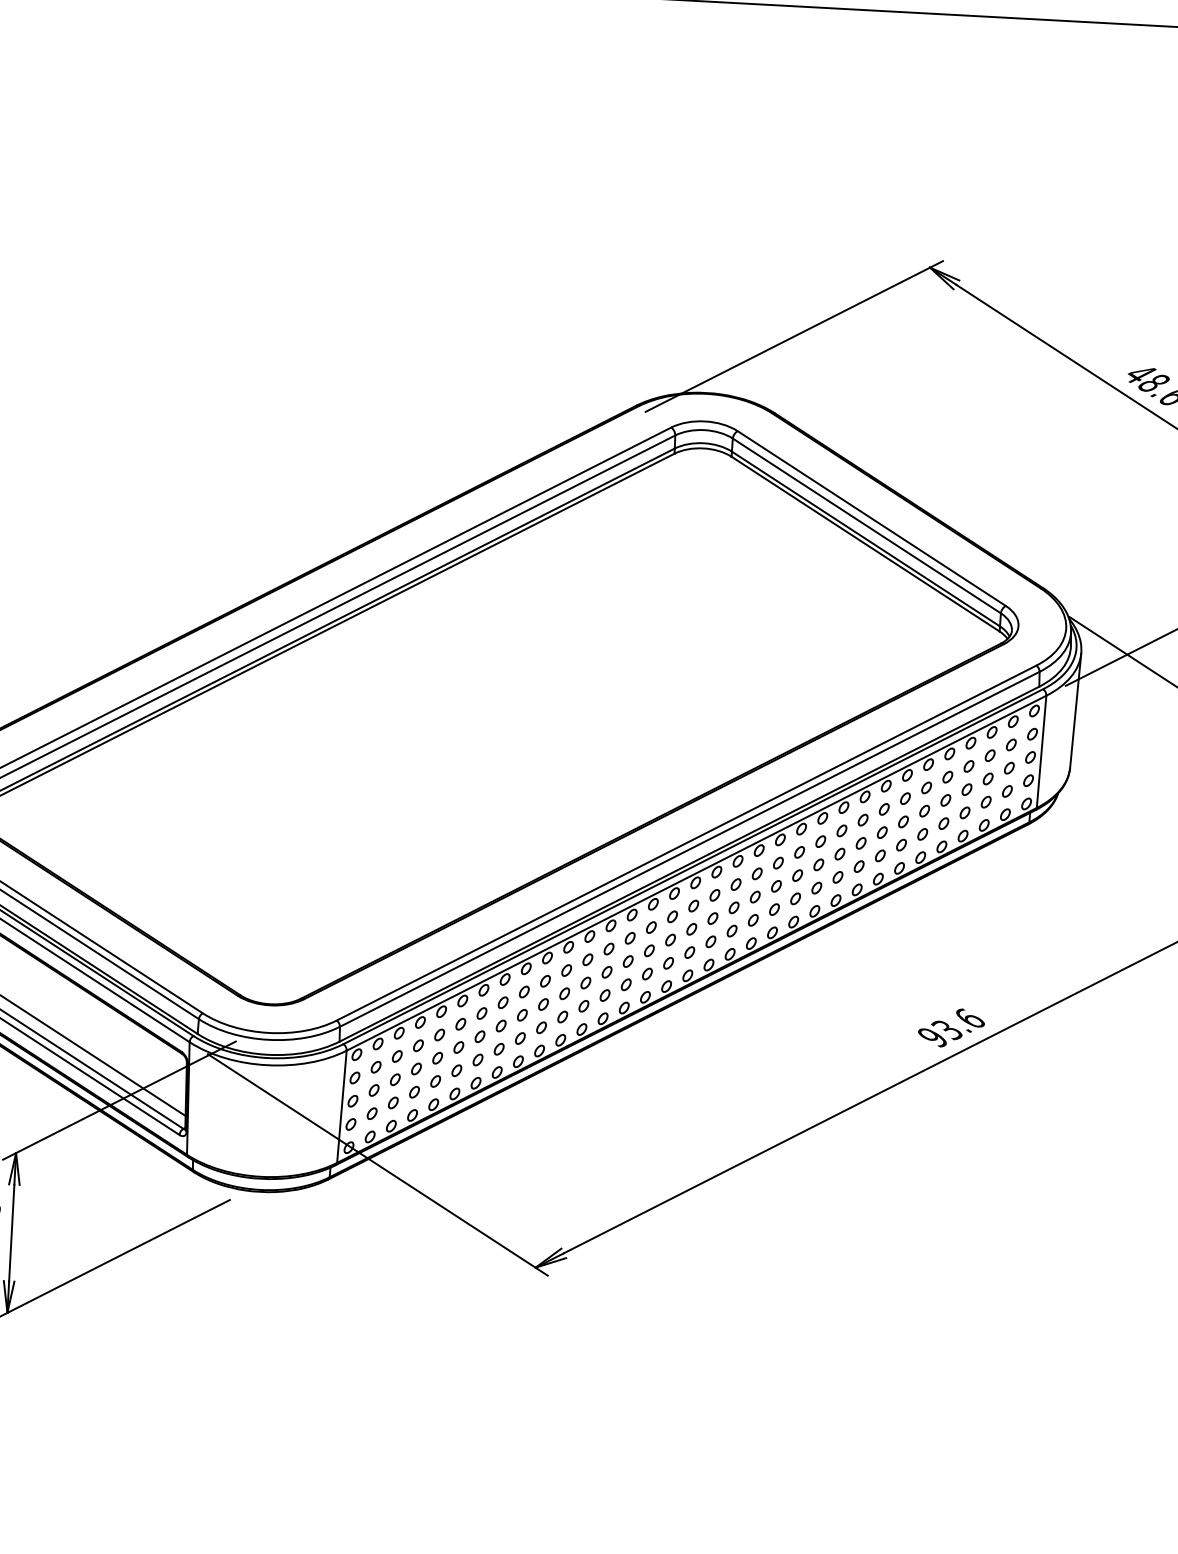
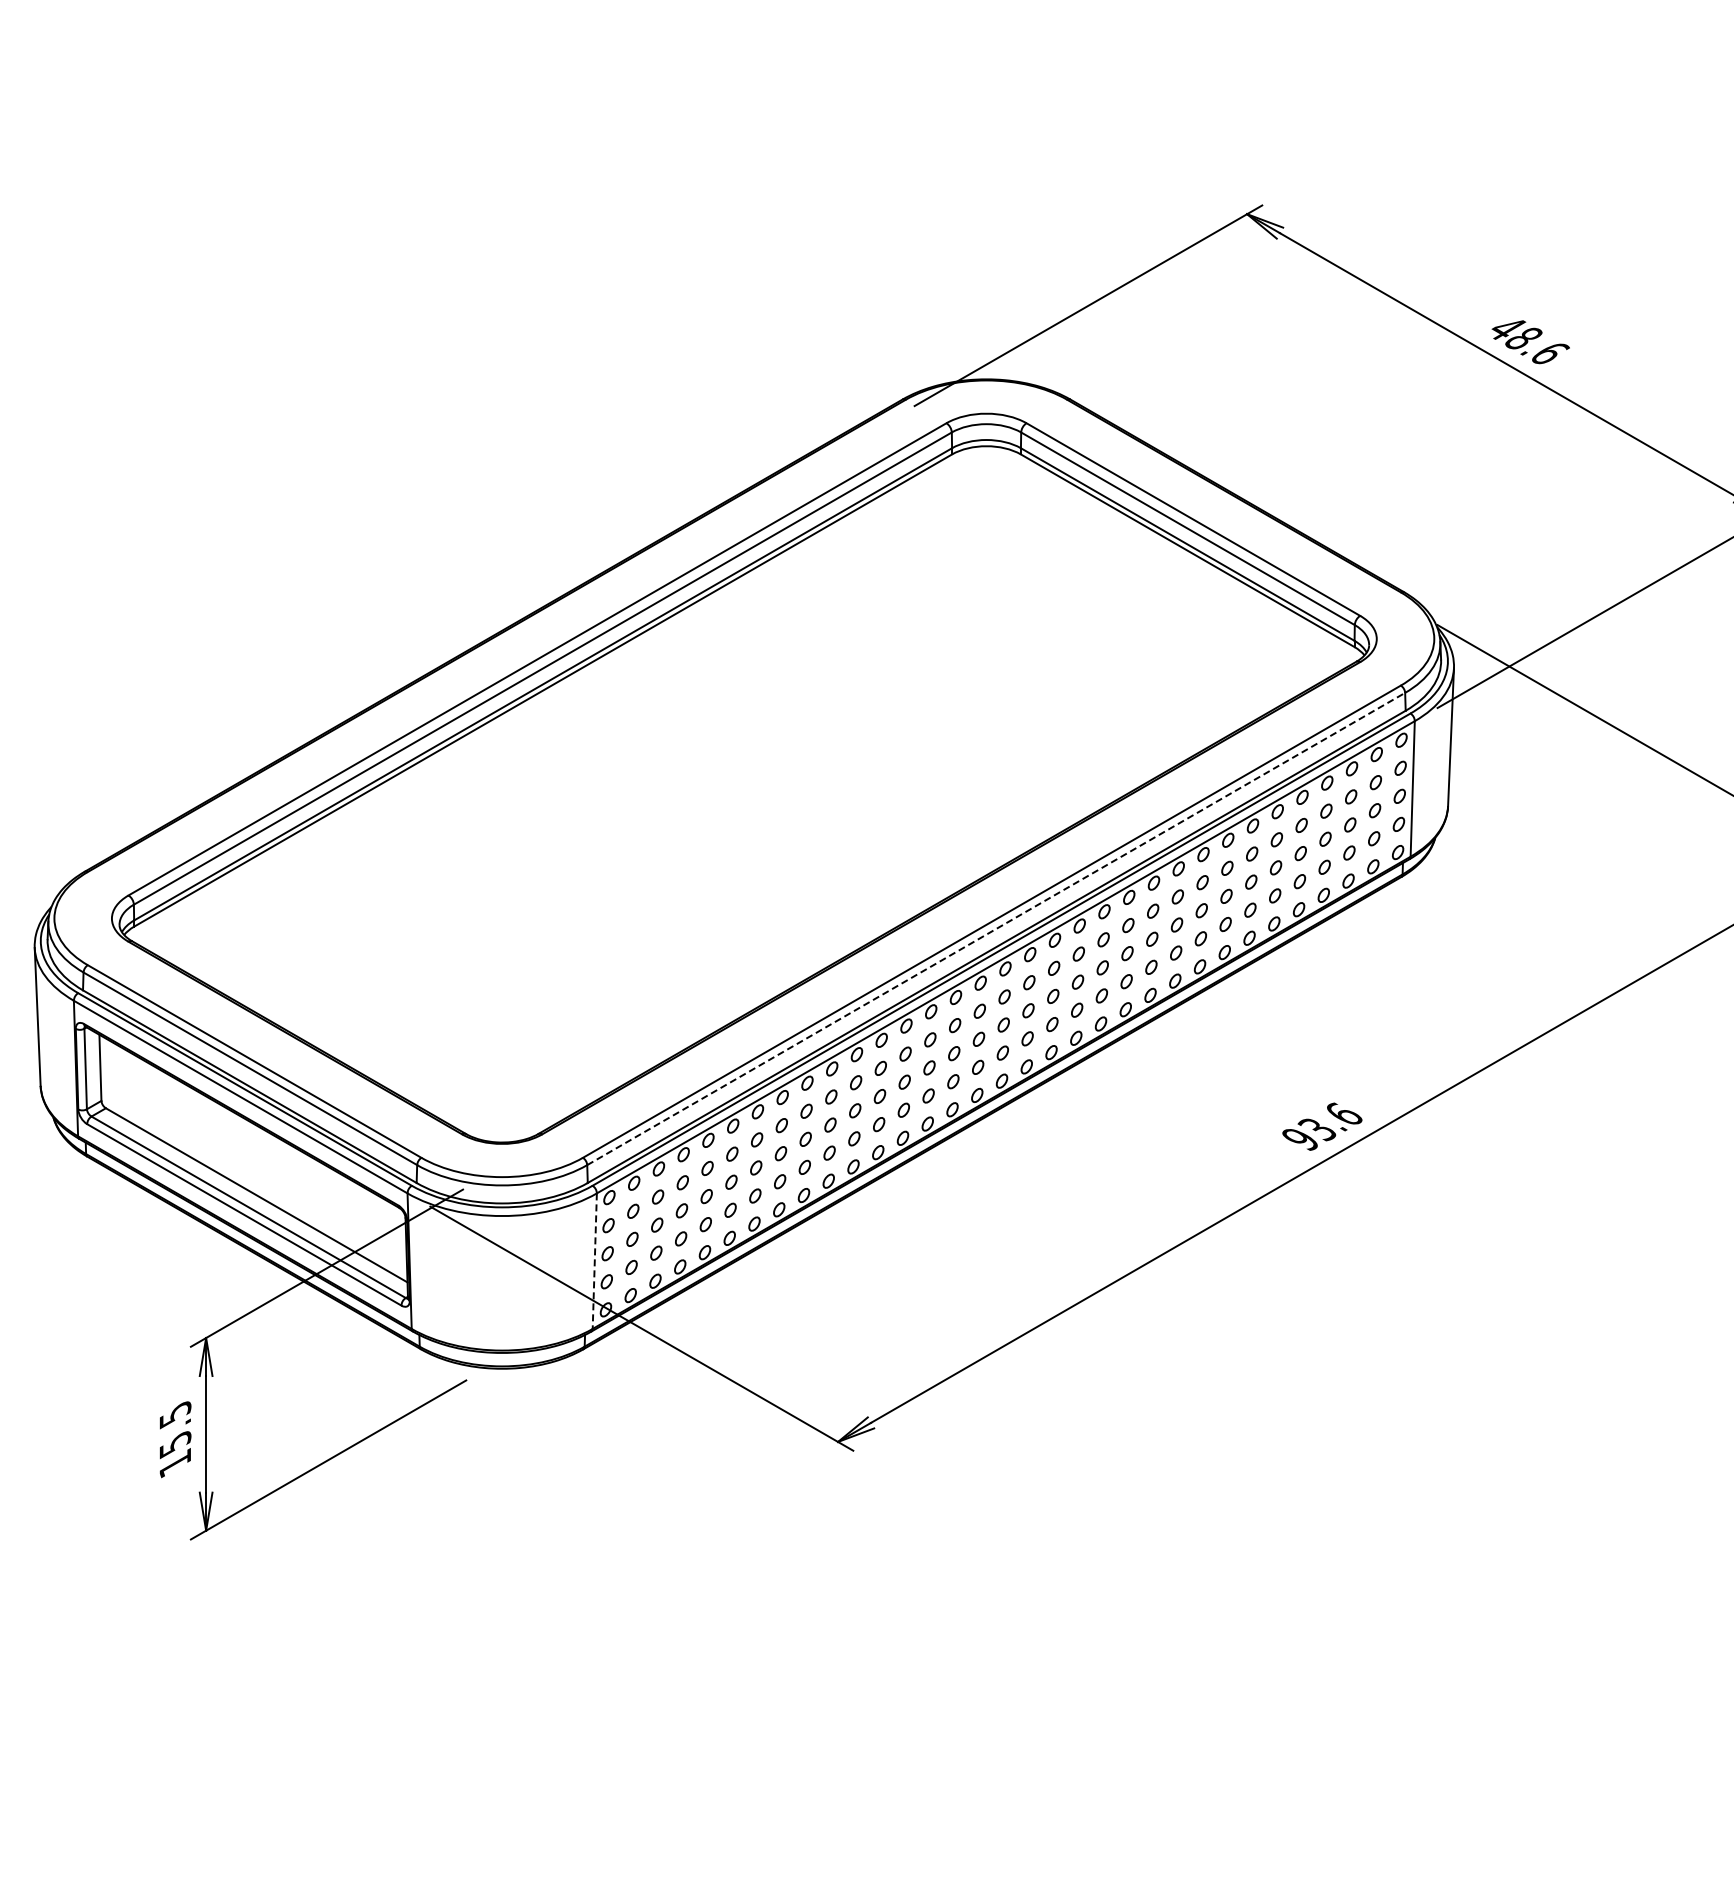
line: (690, 848) -> (996, 928), solid -> dashed
line: (341, 1107) -> (594, 1261), solid -> dashed

